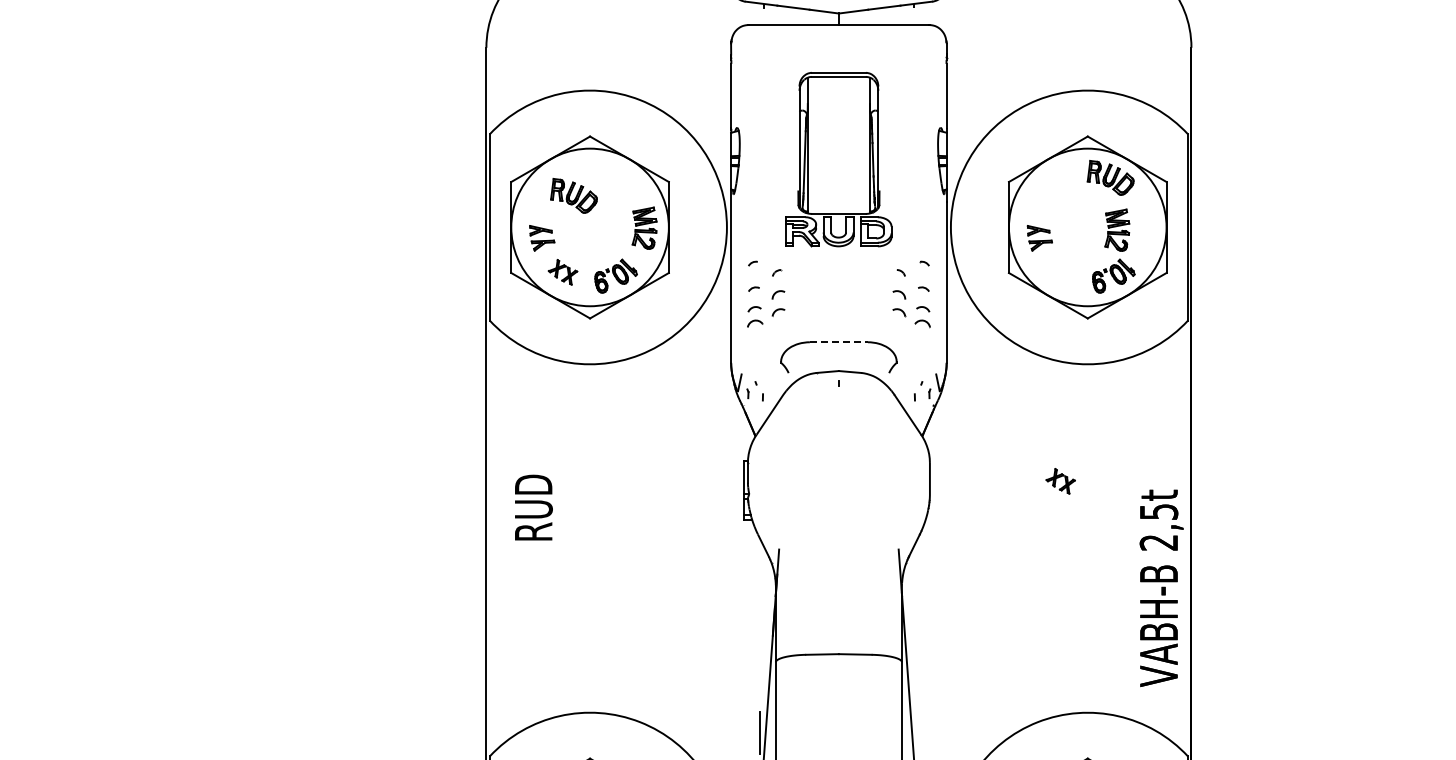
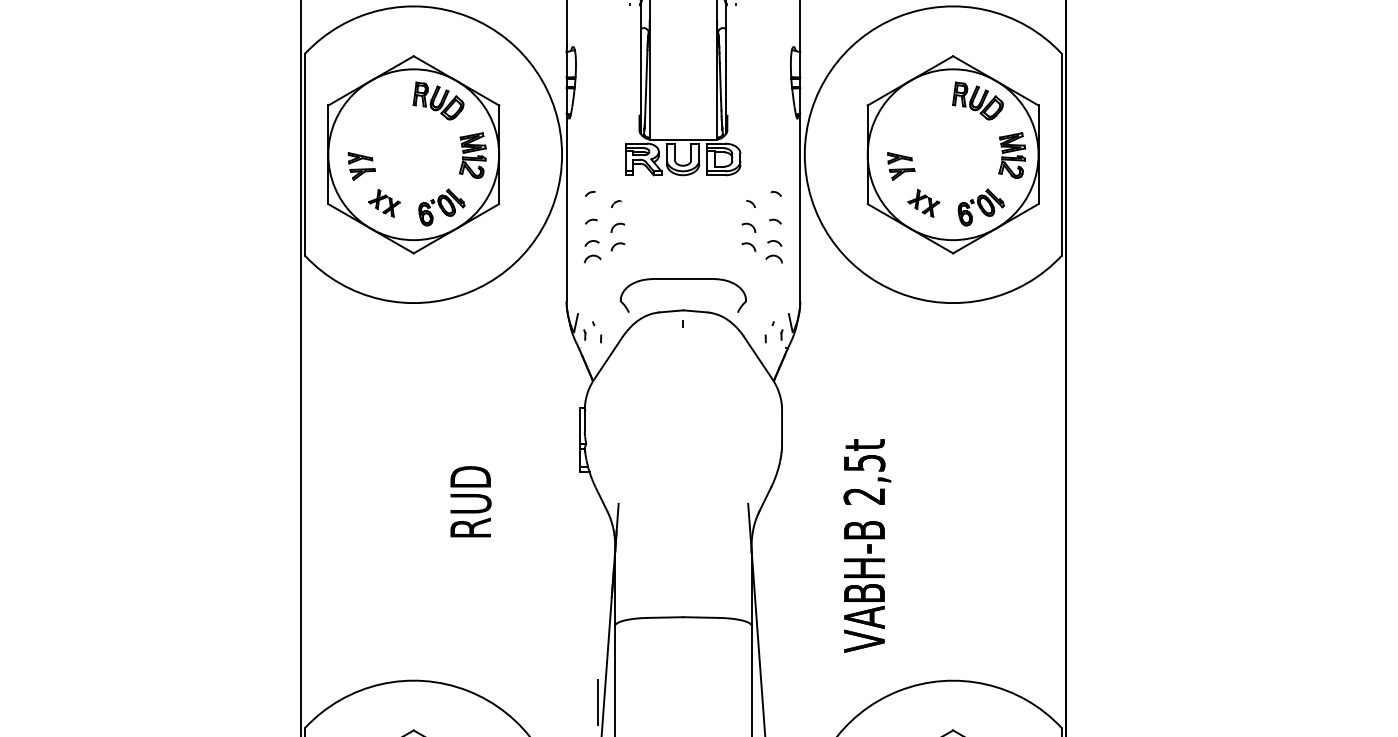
part: (573, 195) -> (438, 100), moved
part: (1117, 229) -> (1012, 154), moved
line: (839, 342) -> (684, 279), dashed -> solid
part: (1060, 481) -> (923, 203), moved
text: (533, 507) -> (470, 501), moved
text: (1161, 588) -> (867, 546), moved

